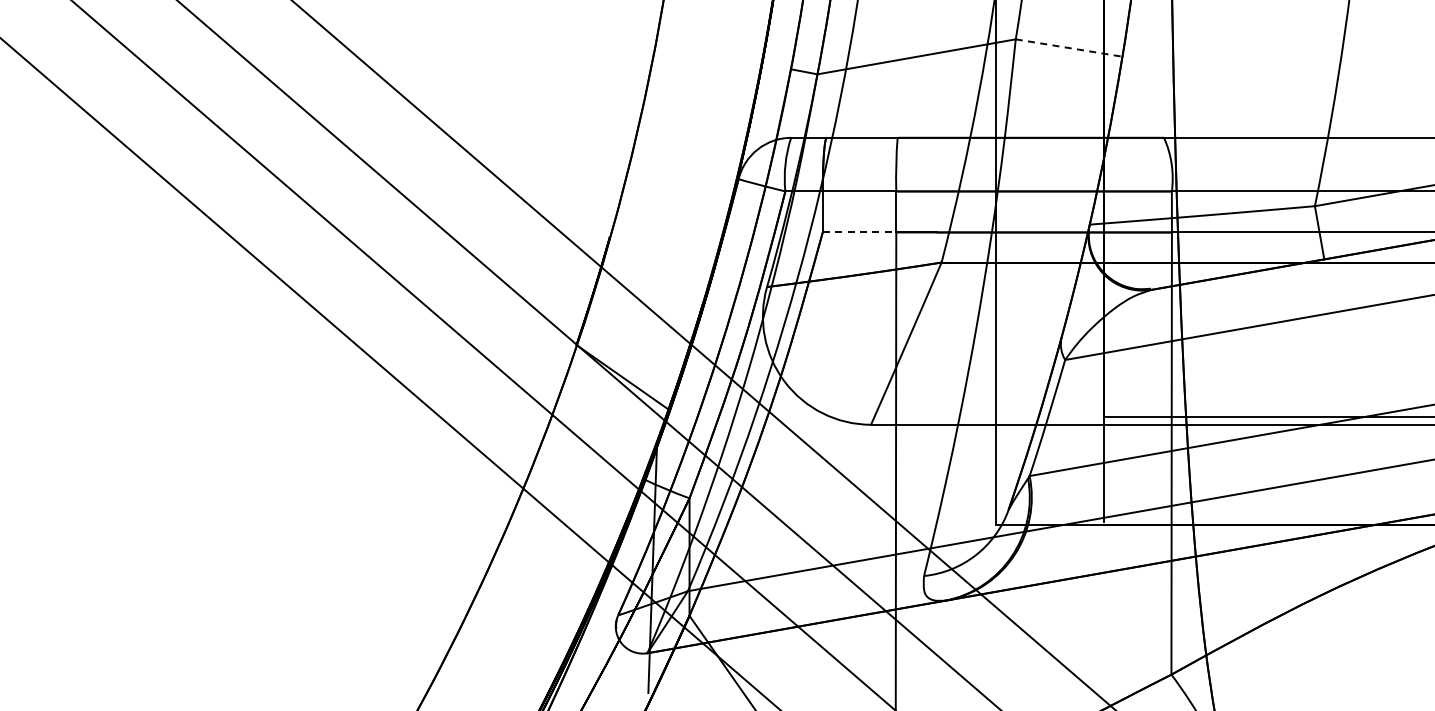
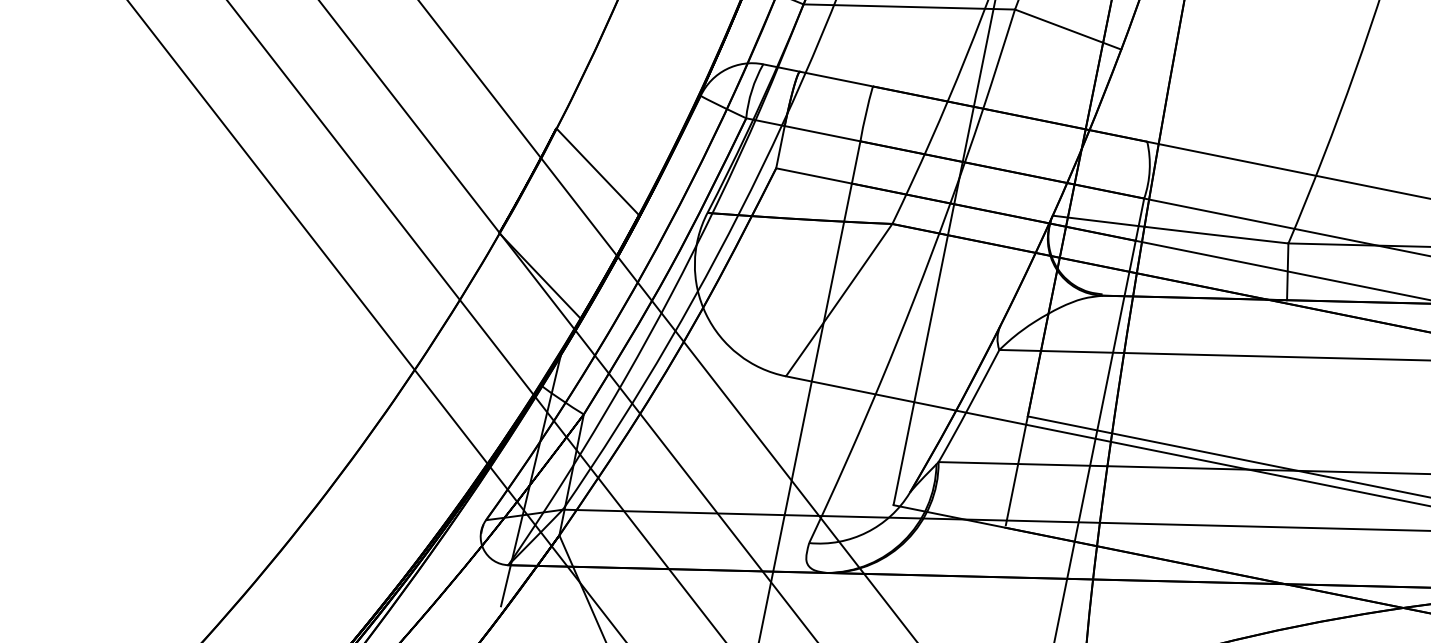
line: (1069, 48) -> (1068, 30), dashed -> solid
line: (859, 232) -> (814, 175), dashed -> solid
line: (656, 269) -> (597, 171), added

